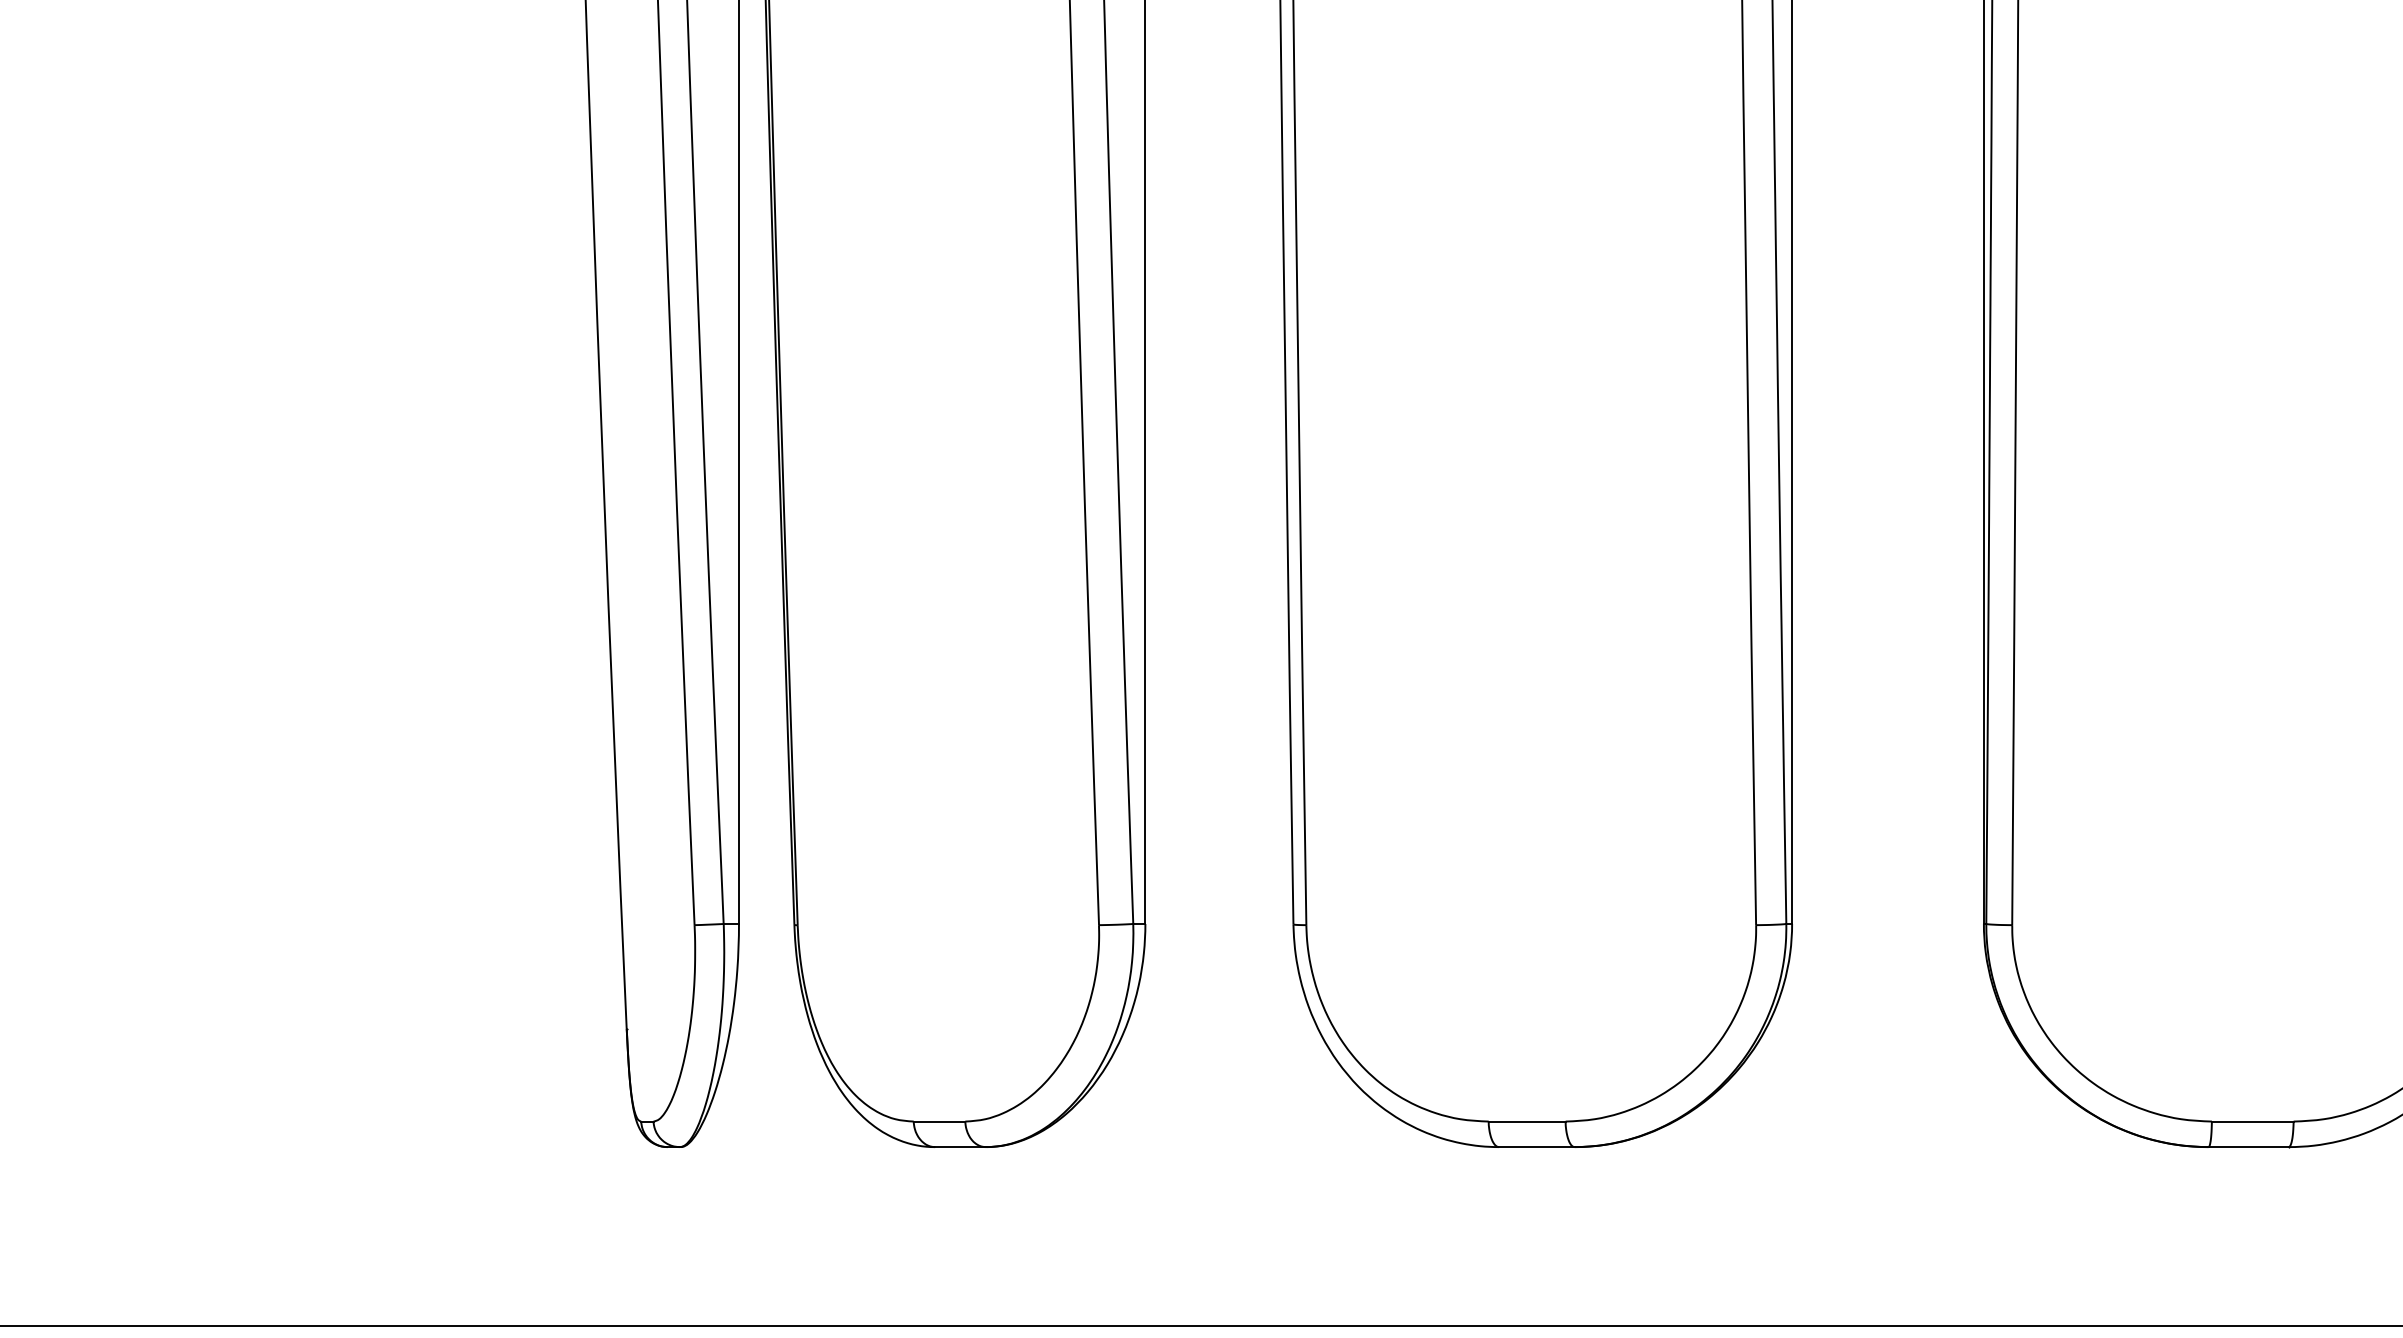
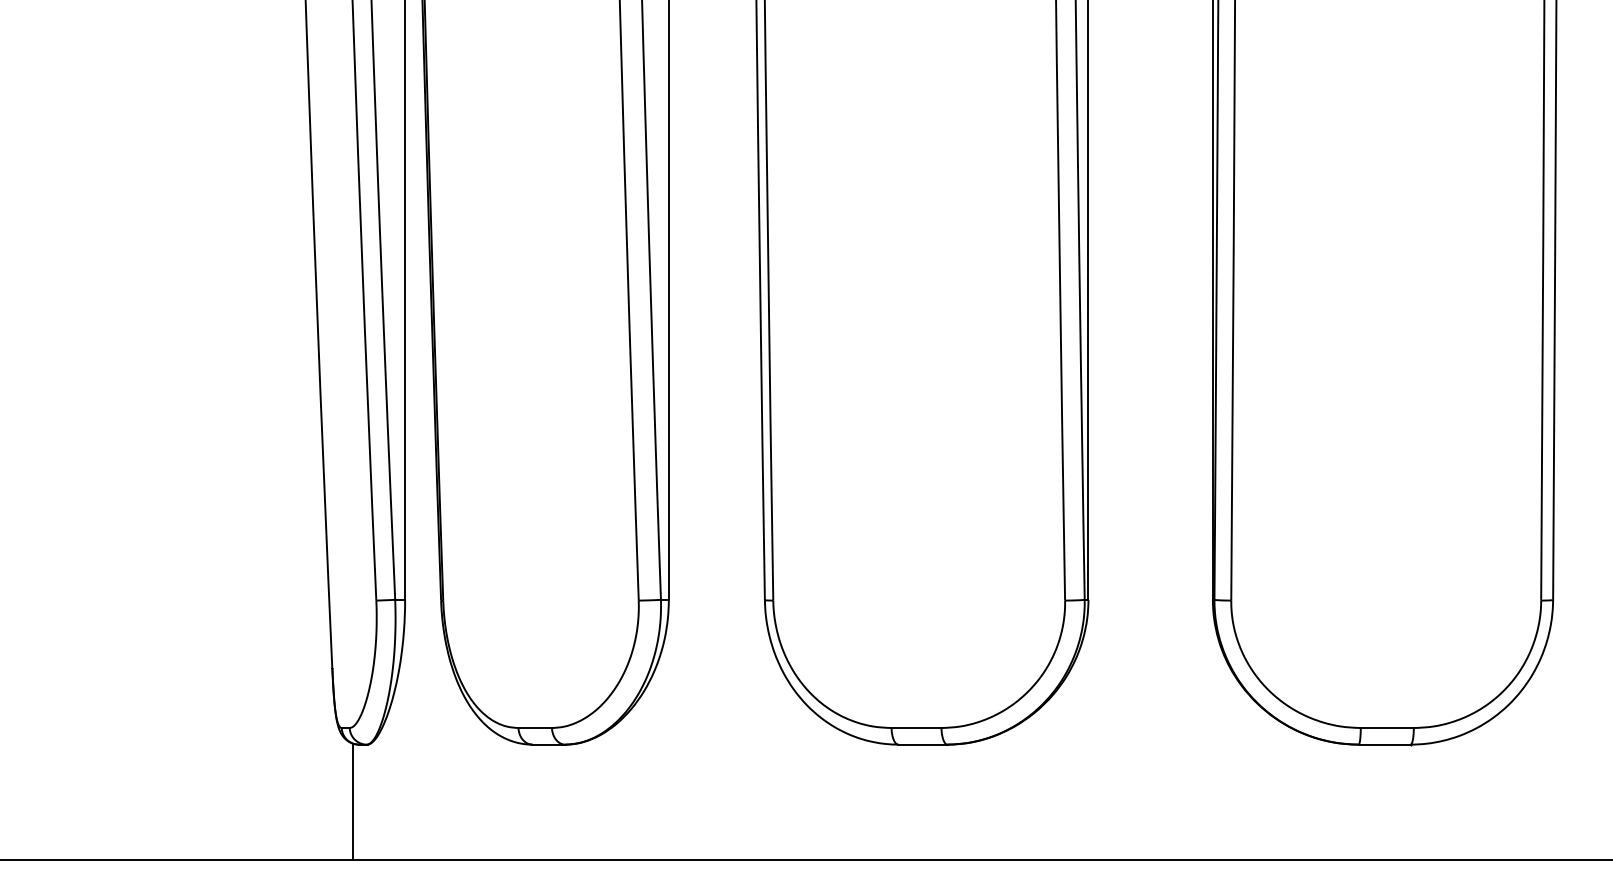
line: (659, 1234) -> (353, 801), added

